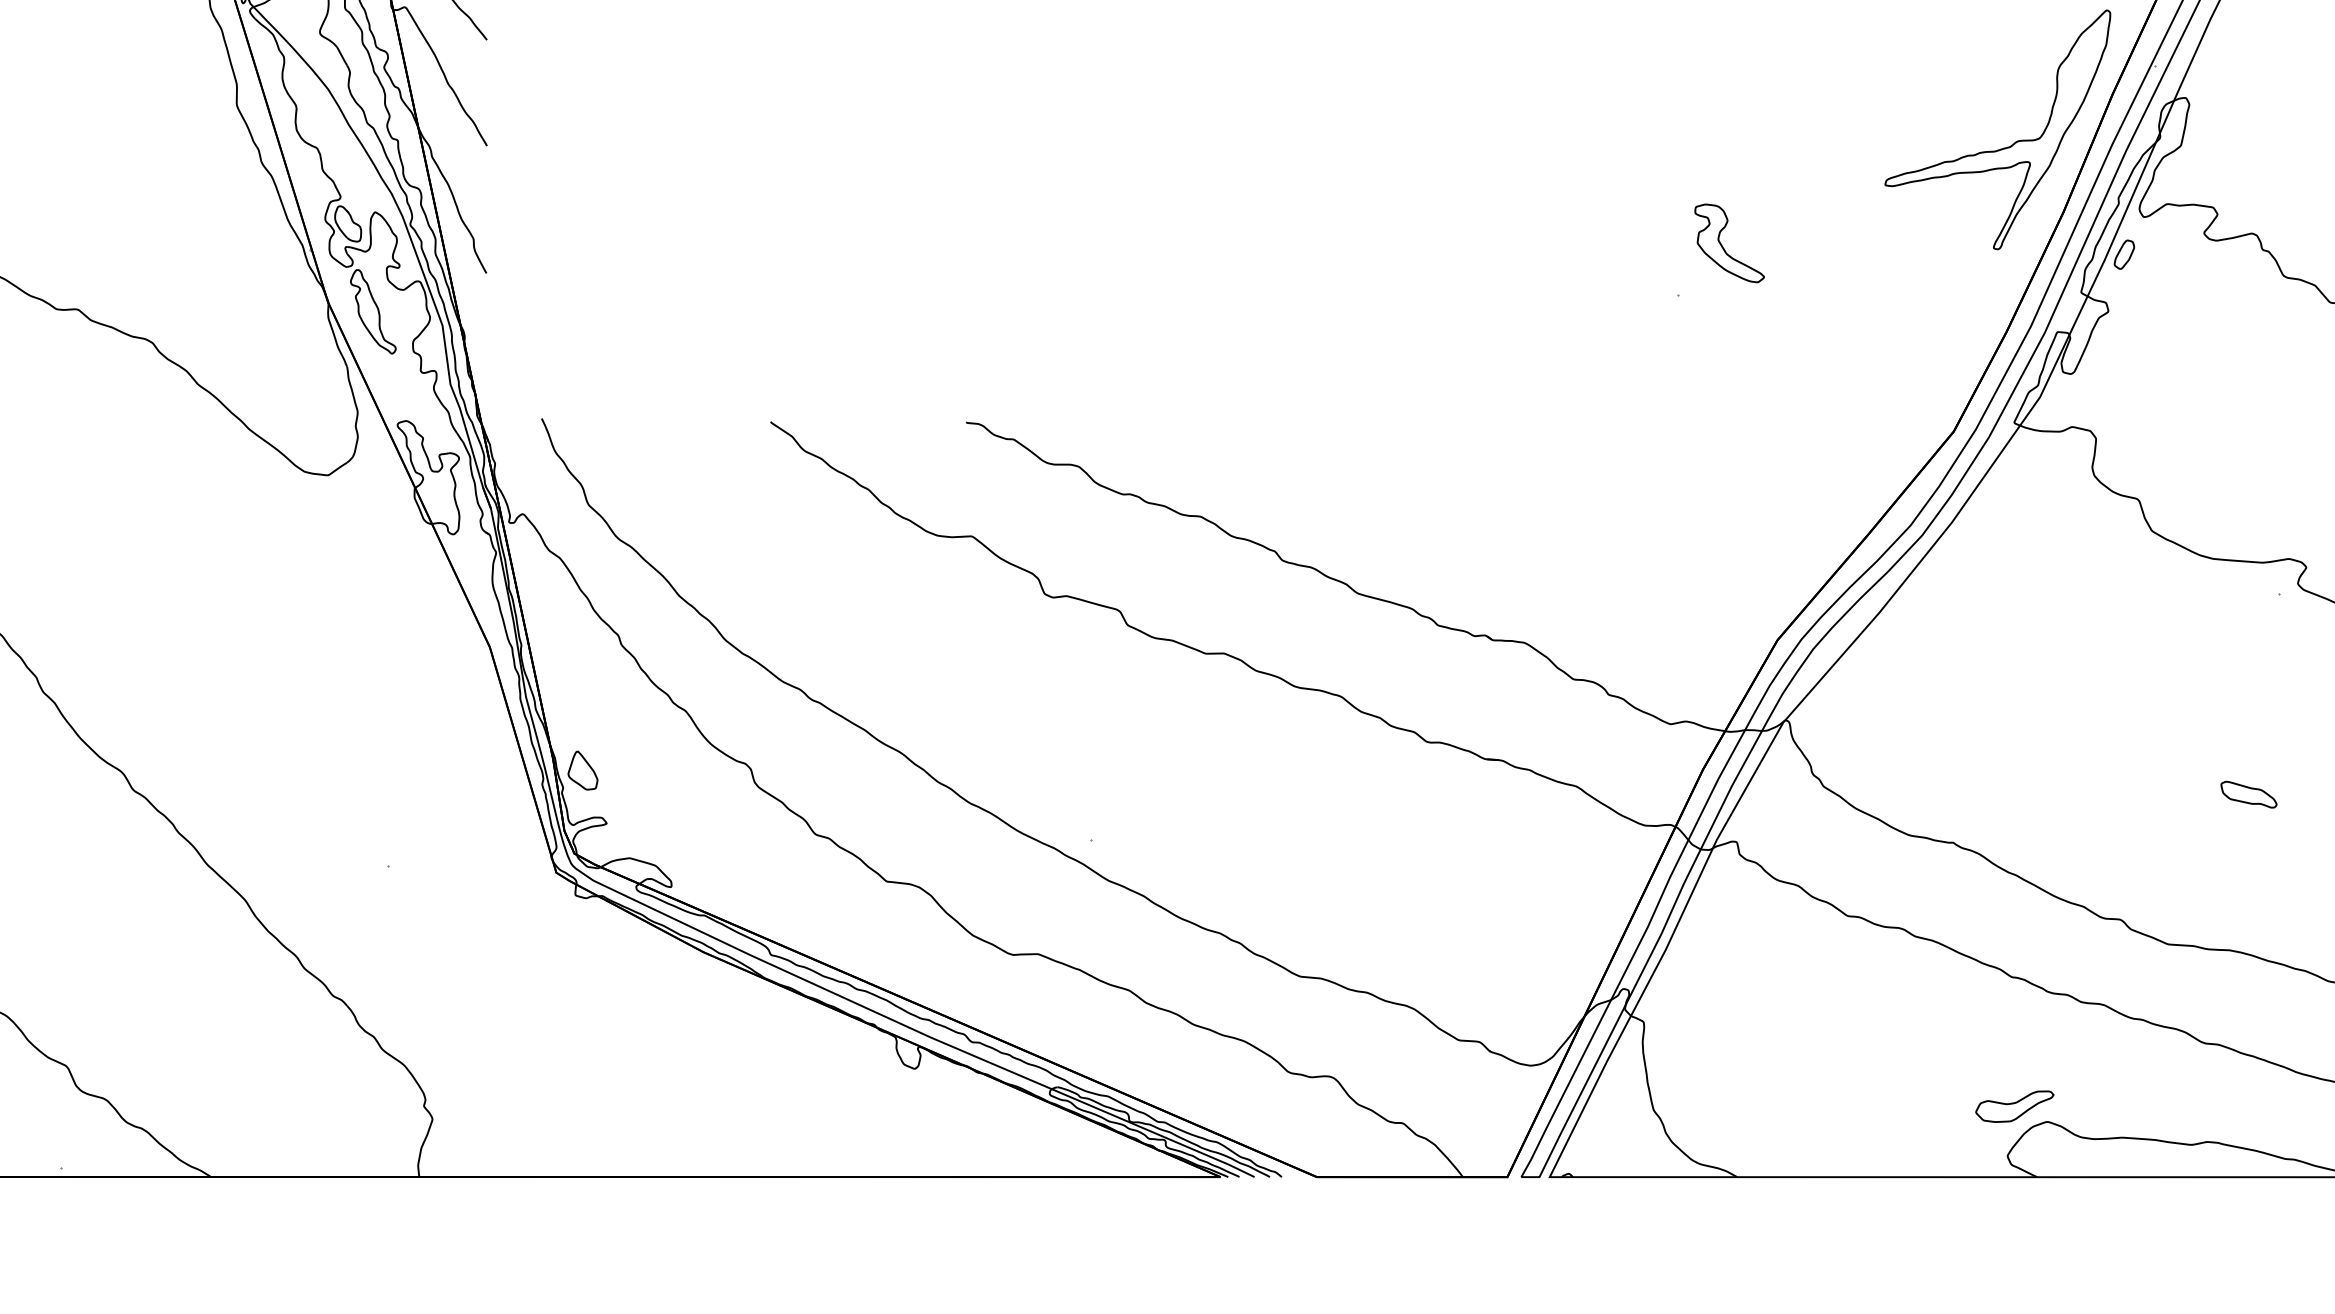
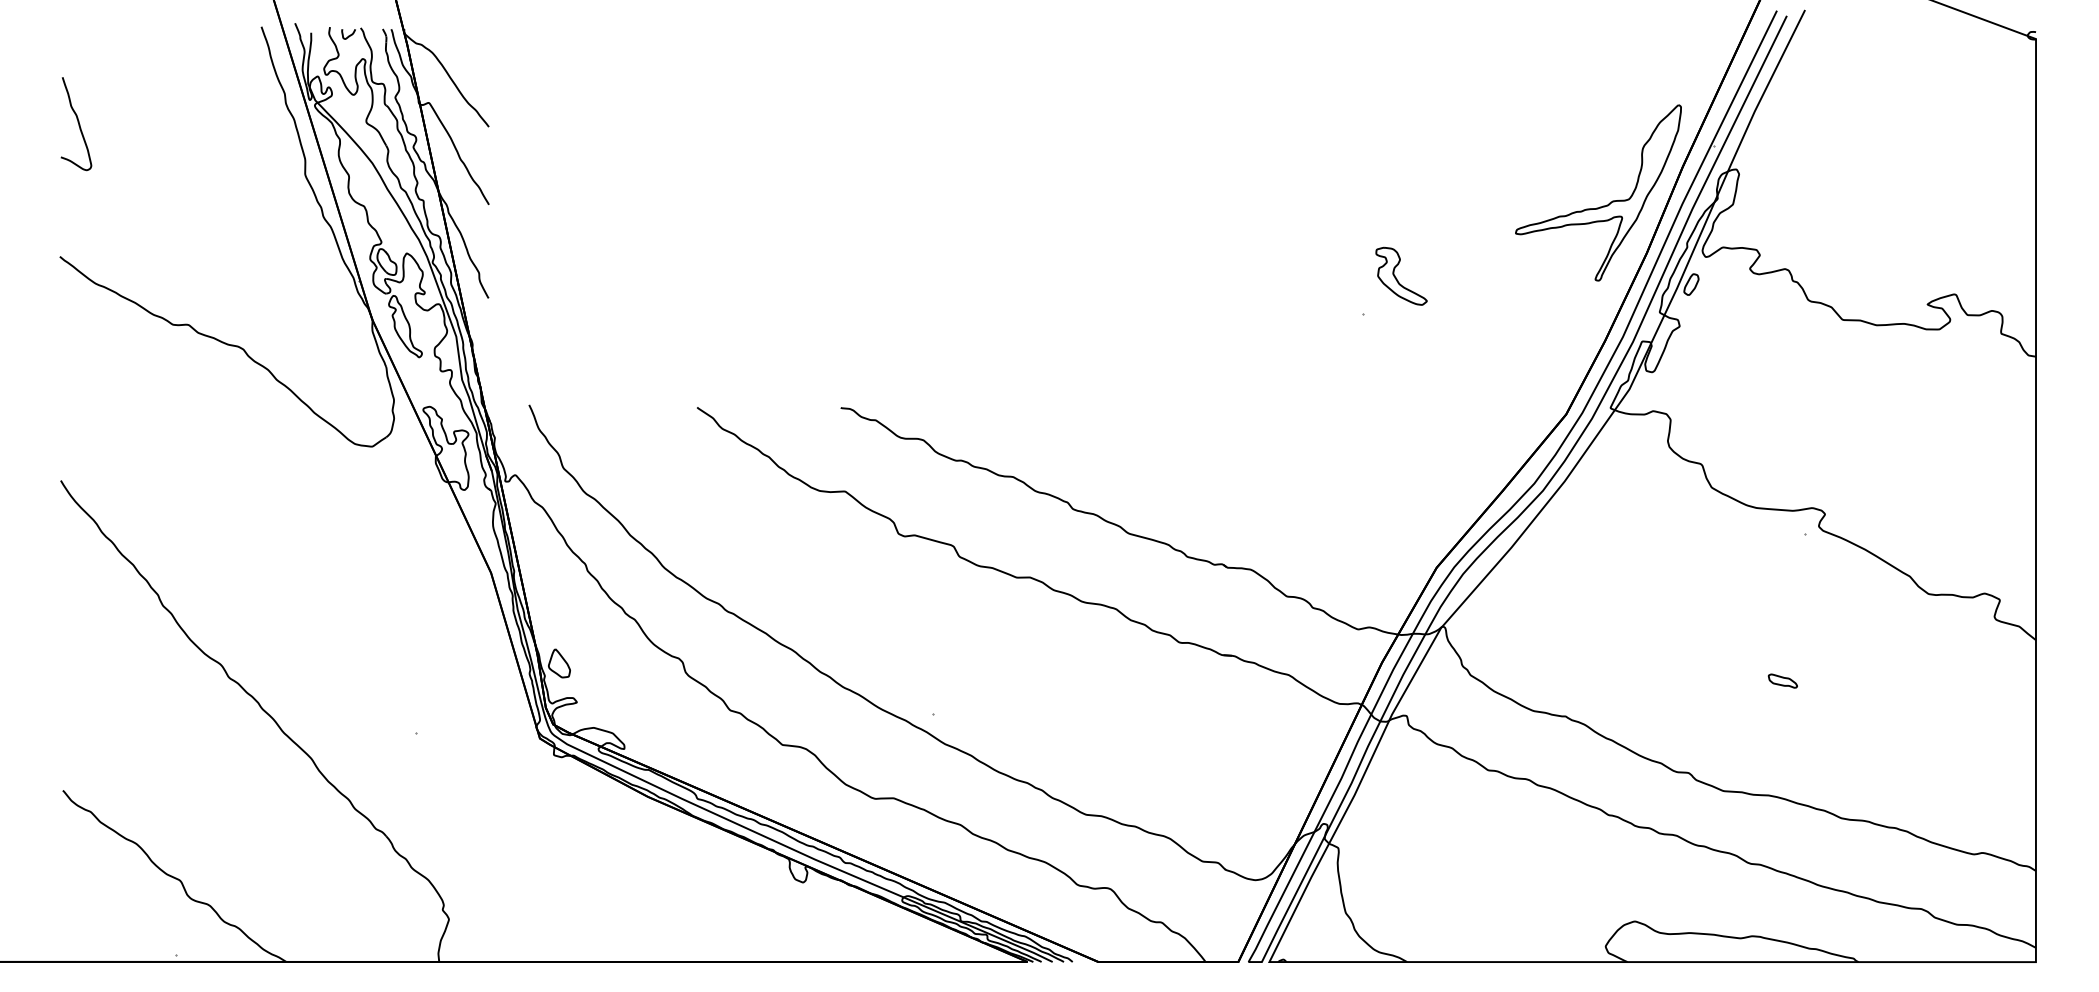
part: (2248, 793) -> (1782, 680), size x0.7
part: (2014, 1106) -> (1610, 910), removed

